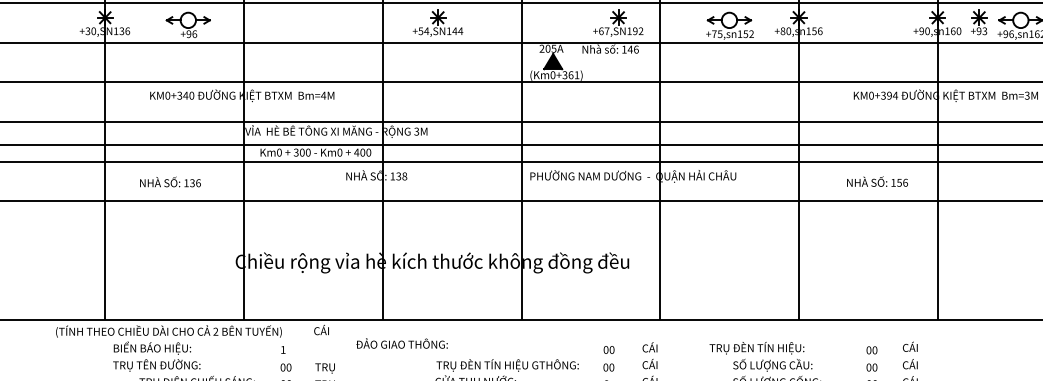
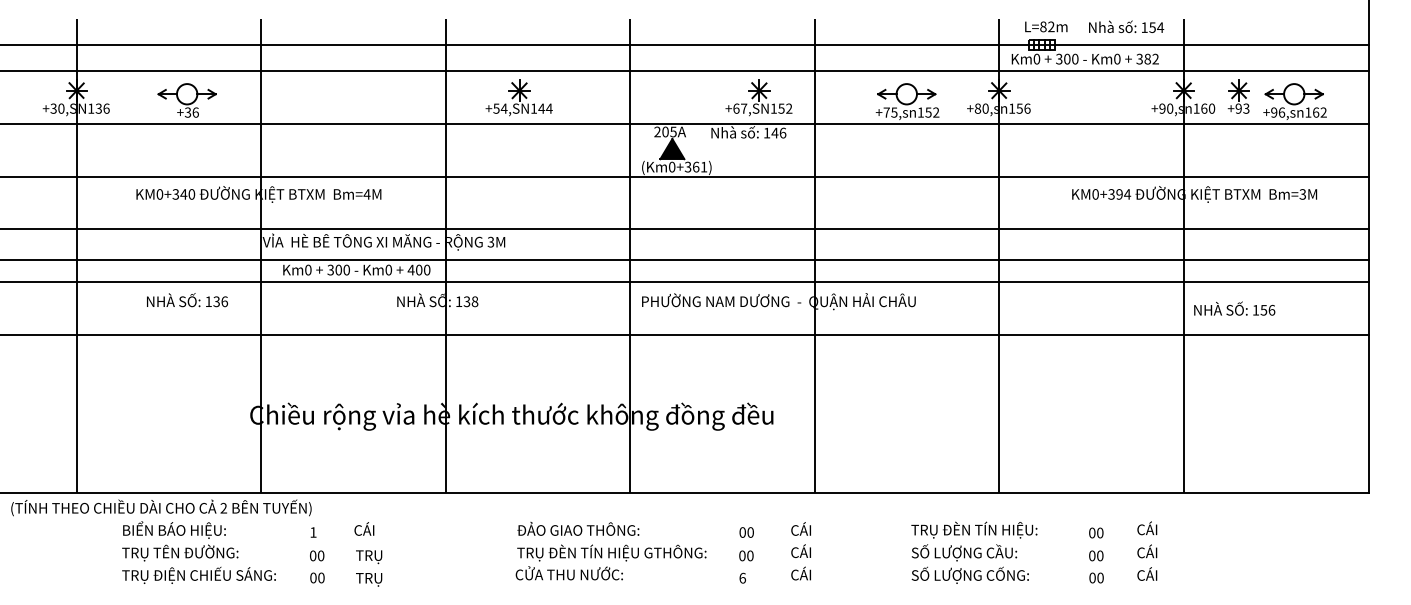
text: (635, 31) -> (781, 108), +67,SN192 -> +67,SN152
text: (188, 34) -> (187, 112), +96 -> +36
text: (877, 181) -> (1234, 308), moved
text: (170, 182) -> (187, 300), moved
text: (321, 329) -> (364, 528), moved
text: (402, 343) -> (578, 528), moved
text: (757, 347) -> (974, 529), moved
text: (156, 356) -> (180, 541), moved

